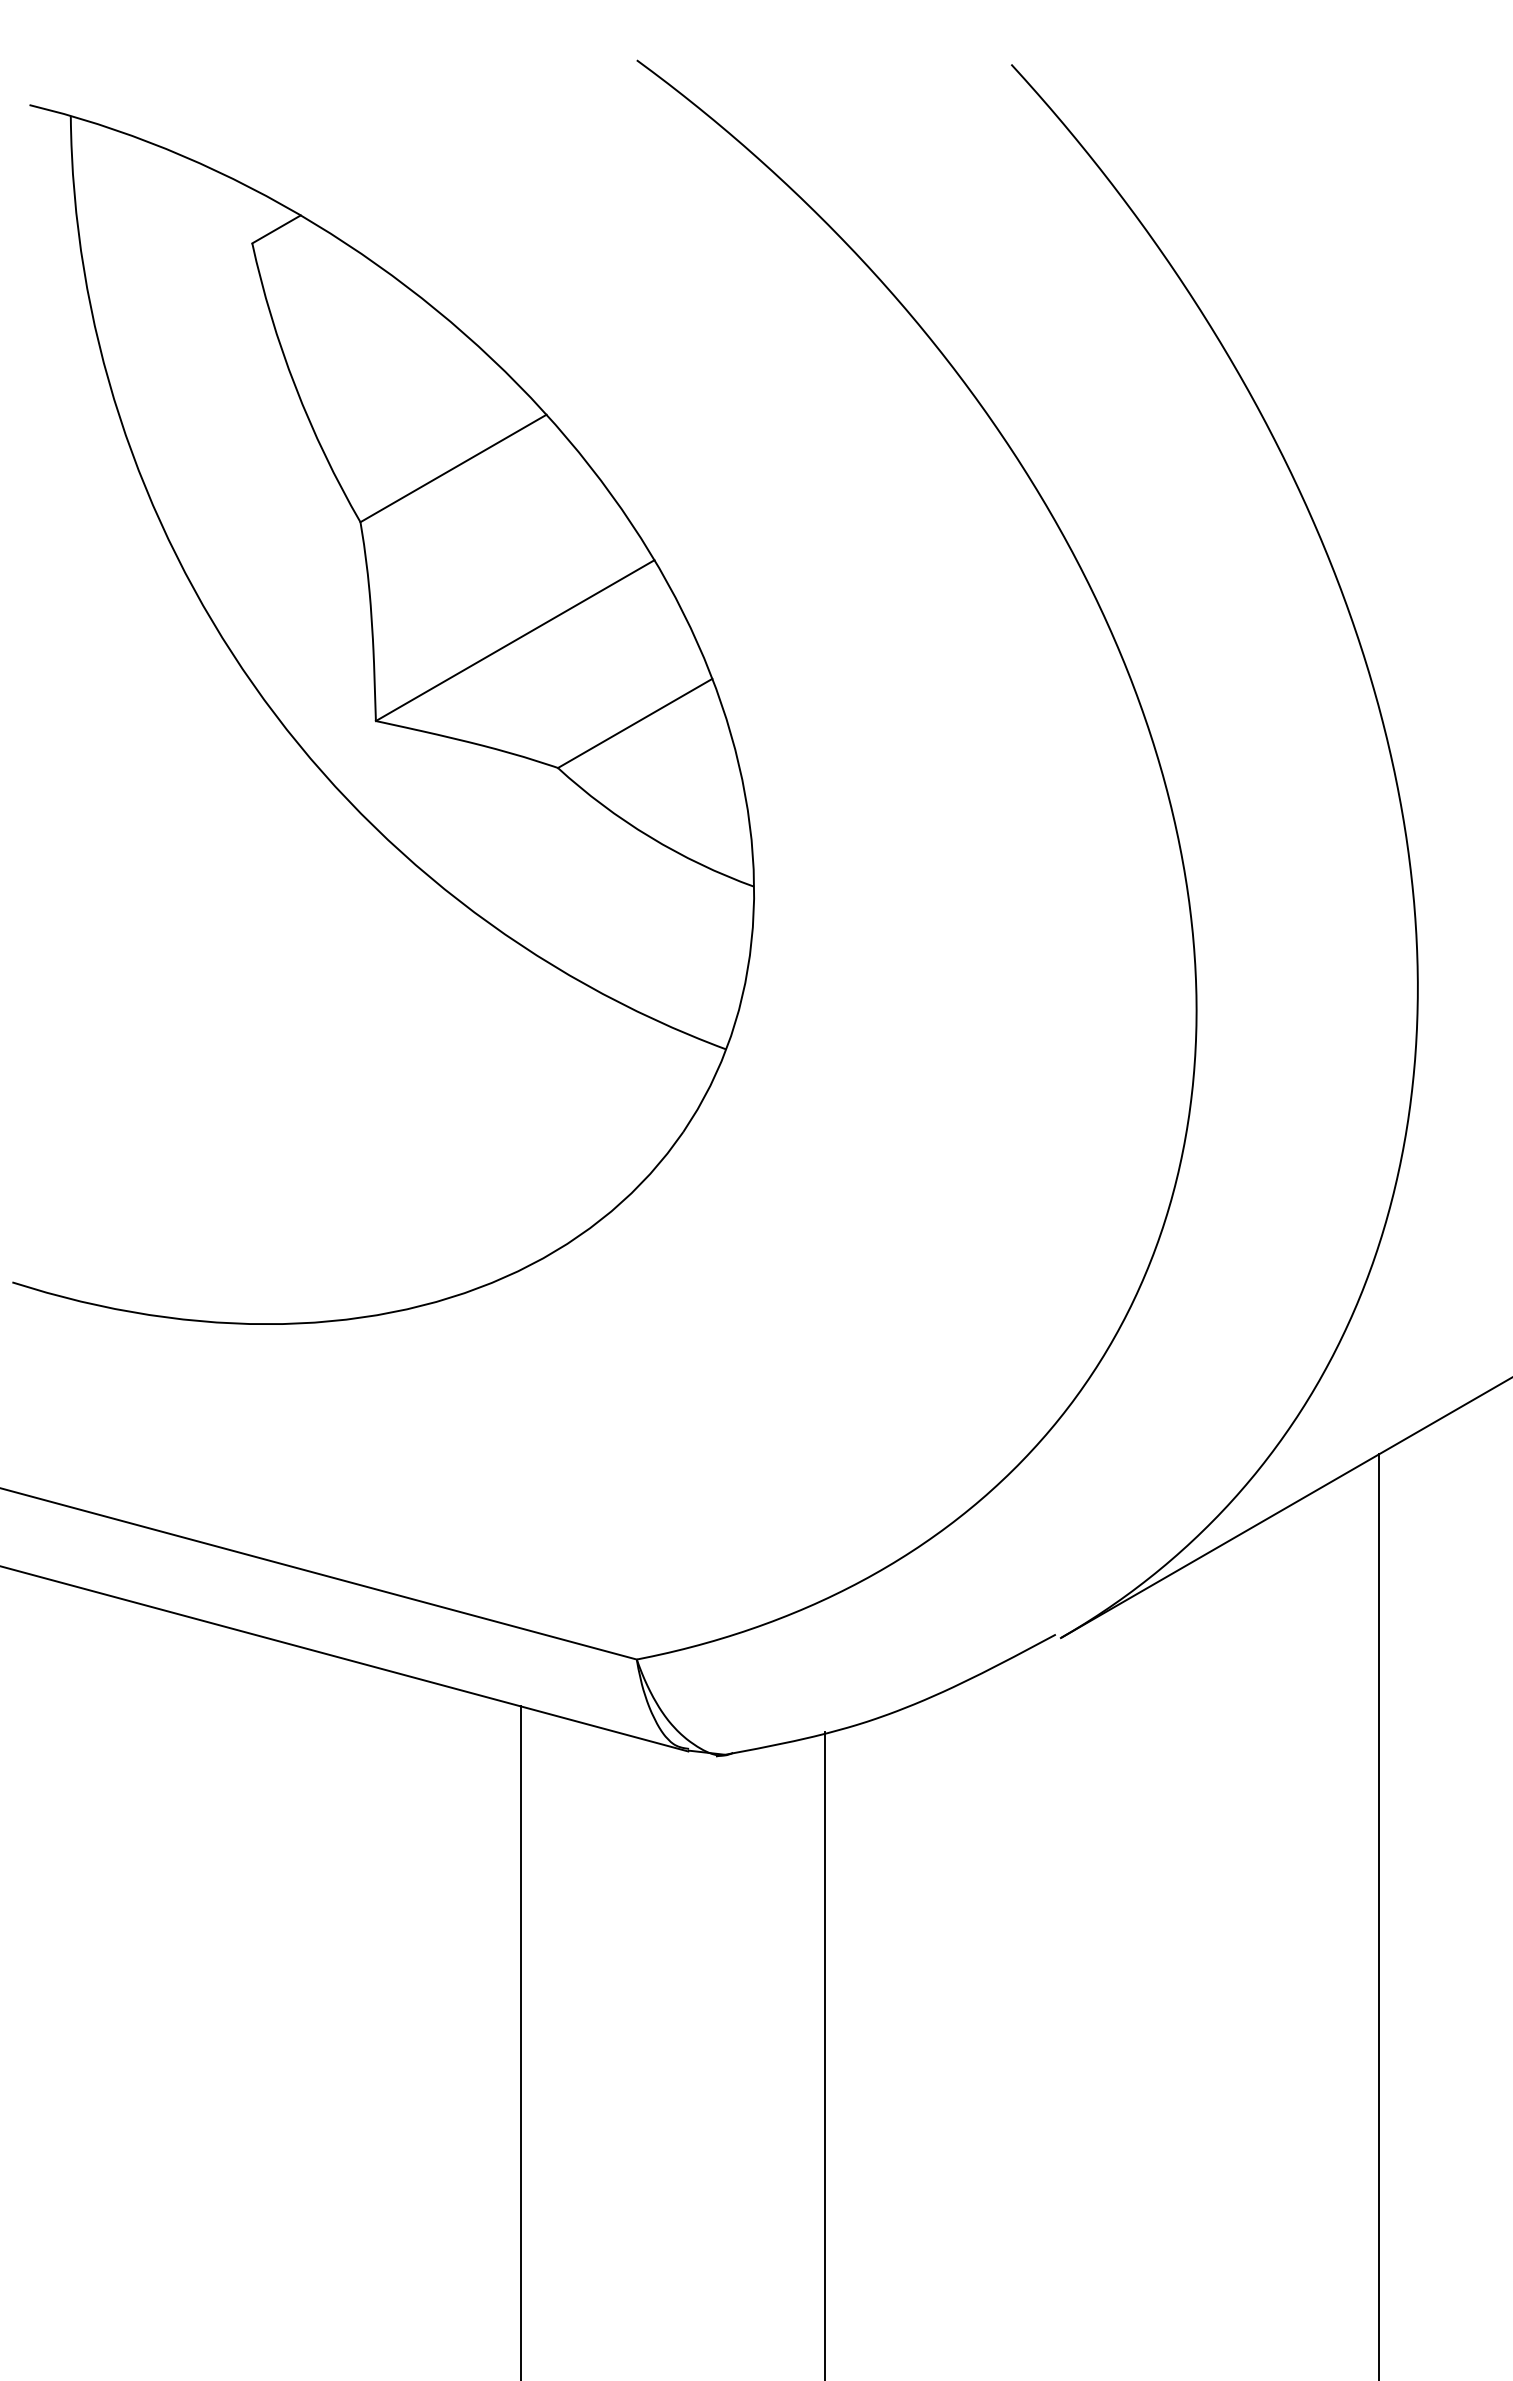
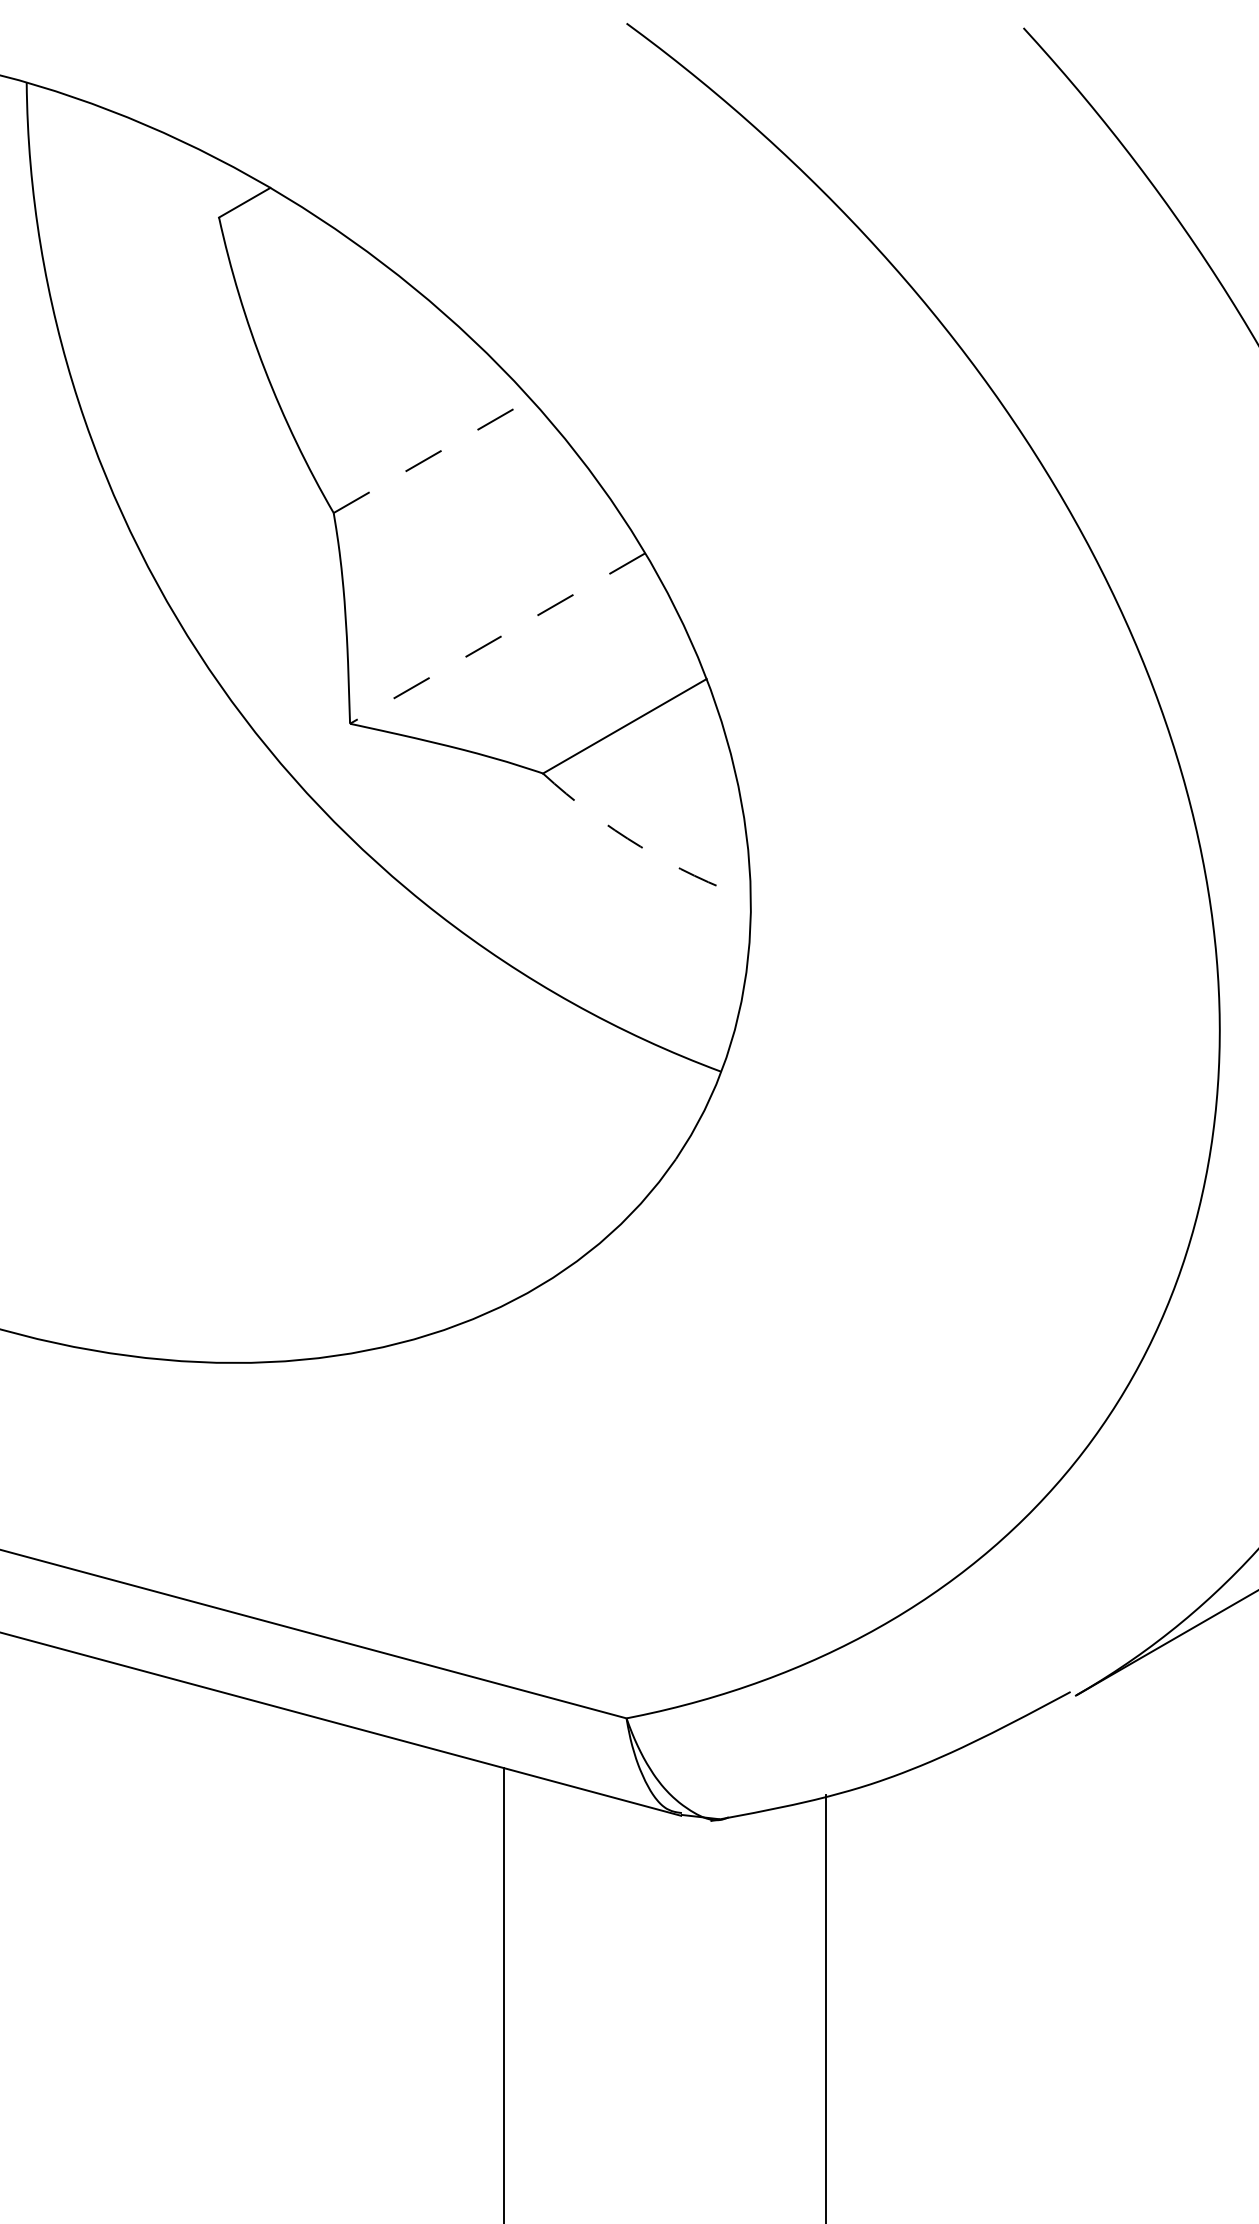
line: (453, 468) -> (432, 456), solid -> dashed
line: (515, 640) -> (497, 638), solid -> dashed
arc: (650, 837) -> (641, 847), solid -> dashed

